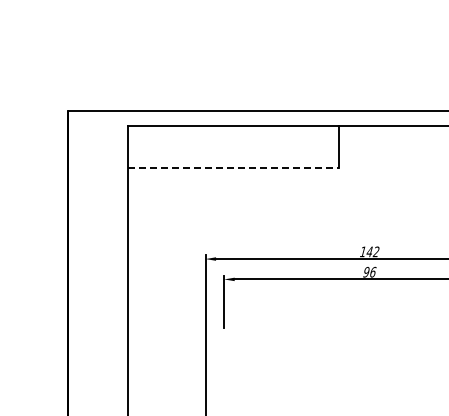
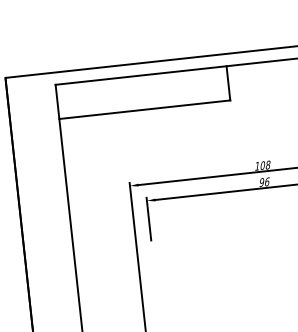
line: (234, 168) -> (145, 109), dashed -> solid
text: (372, 251) -> (264, 165), 142 -> 108

